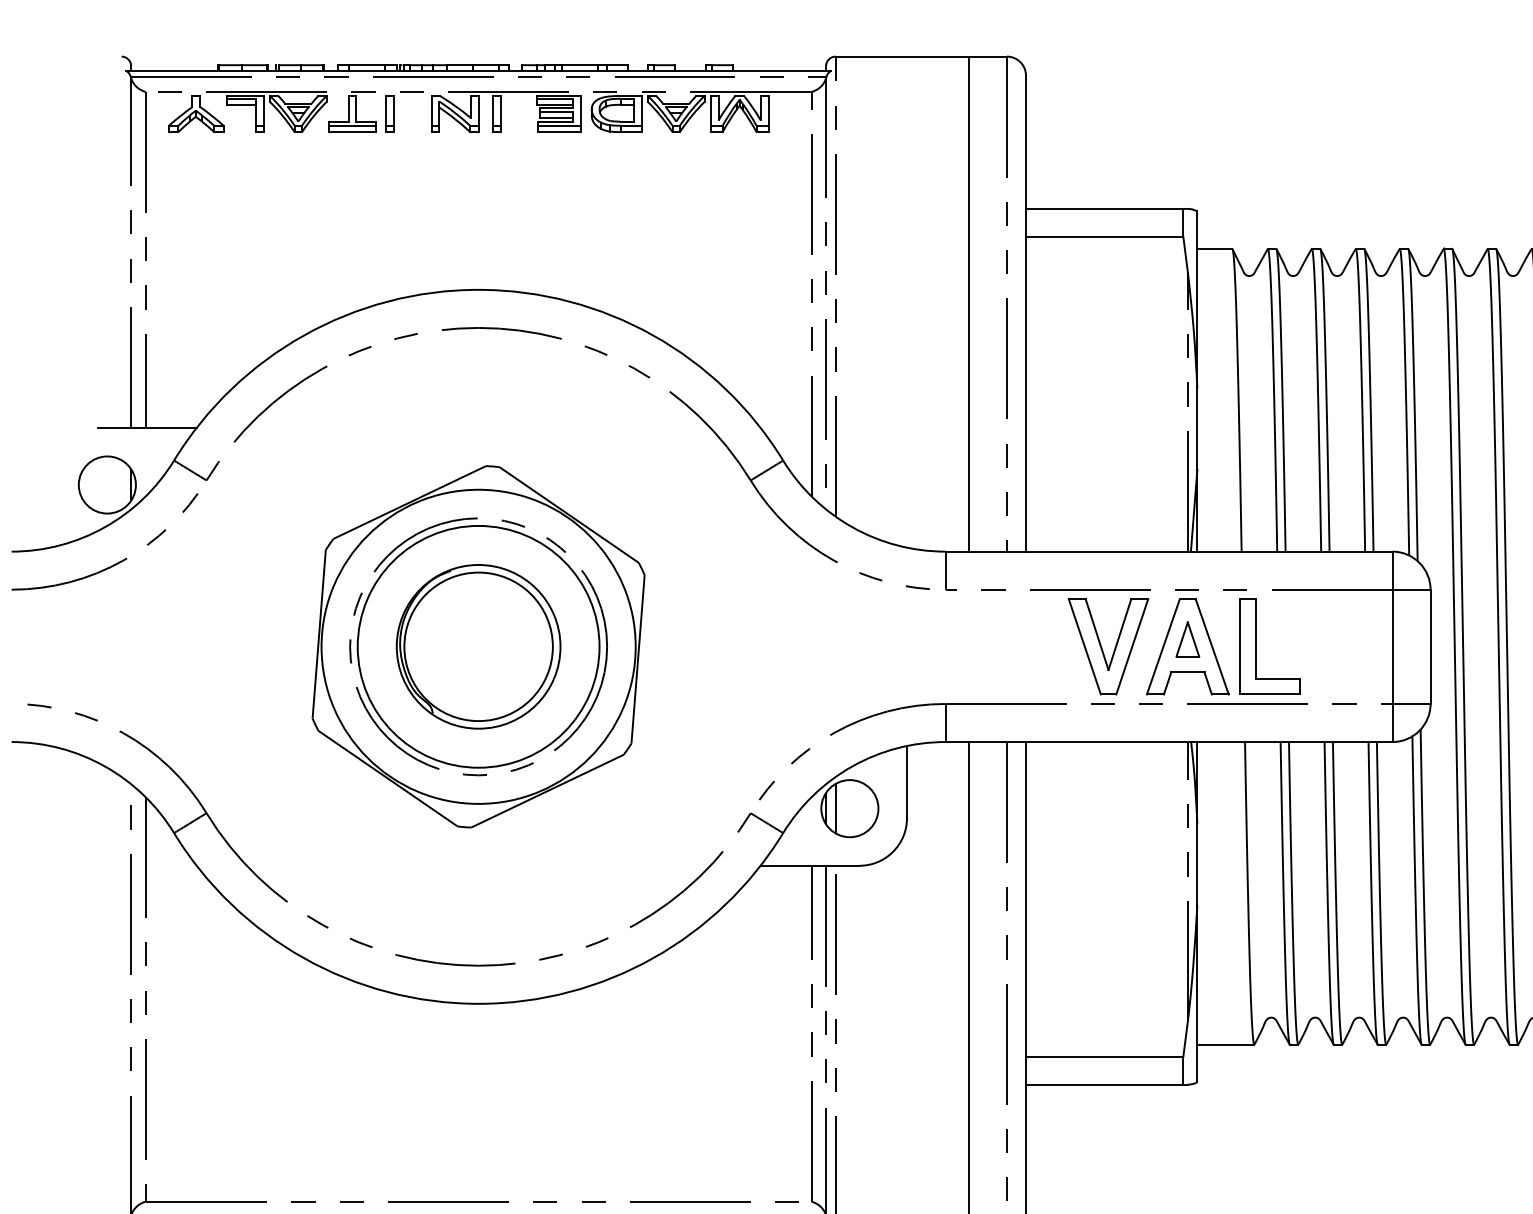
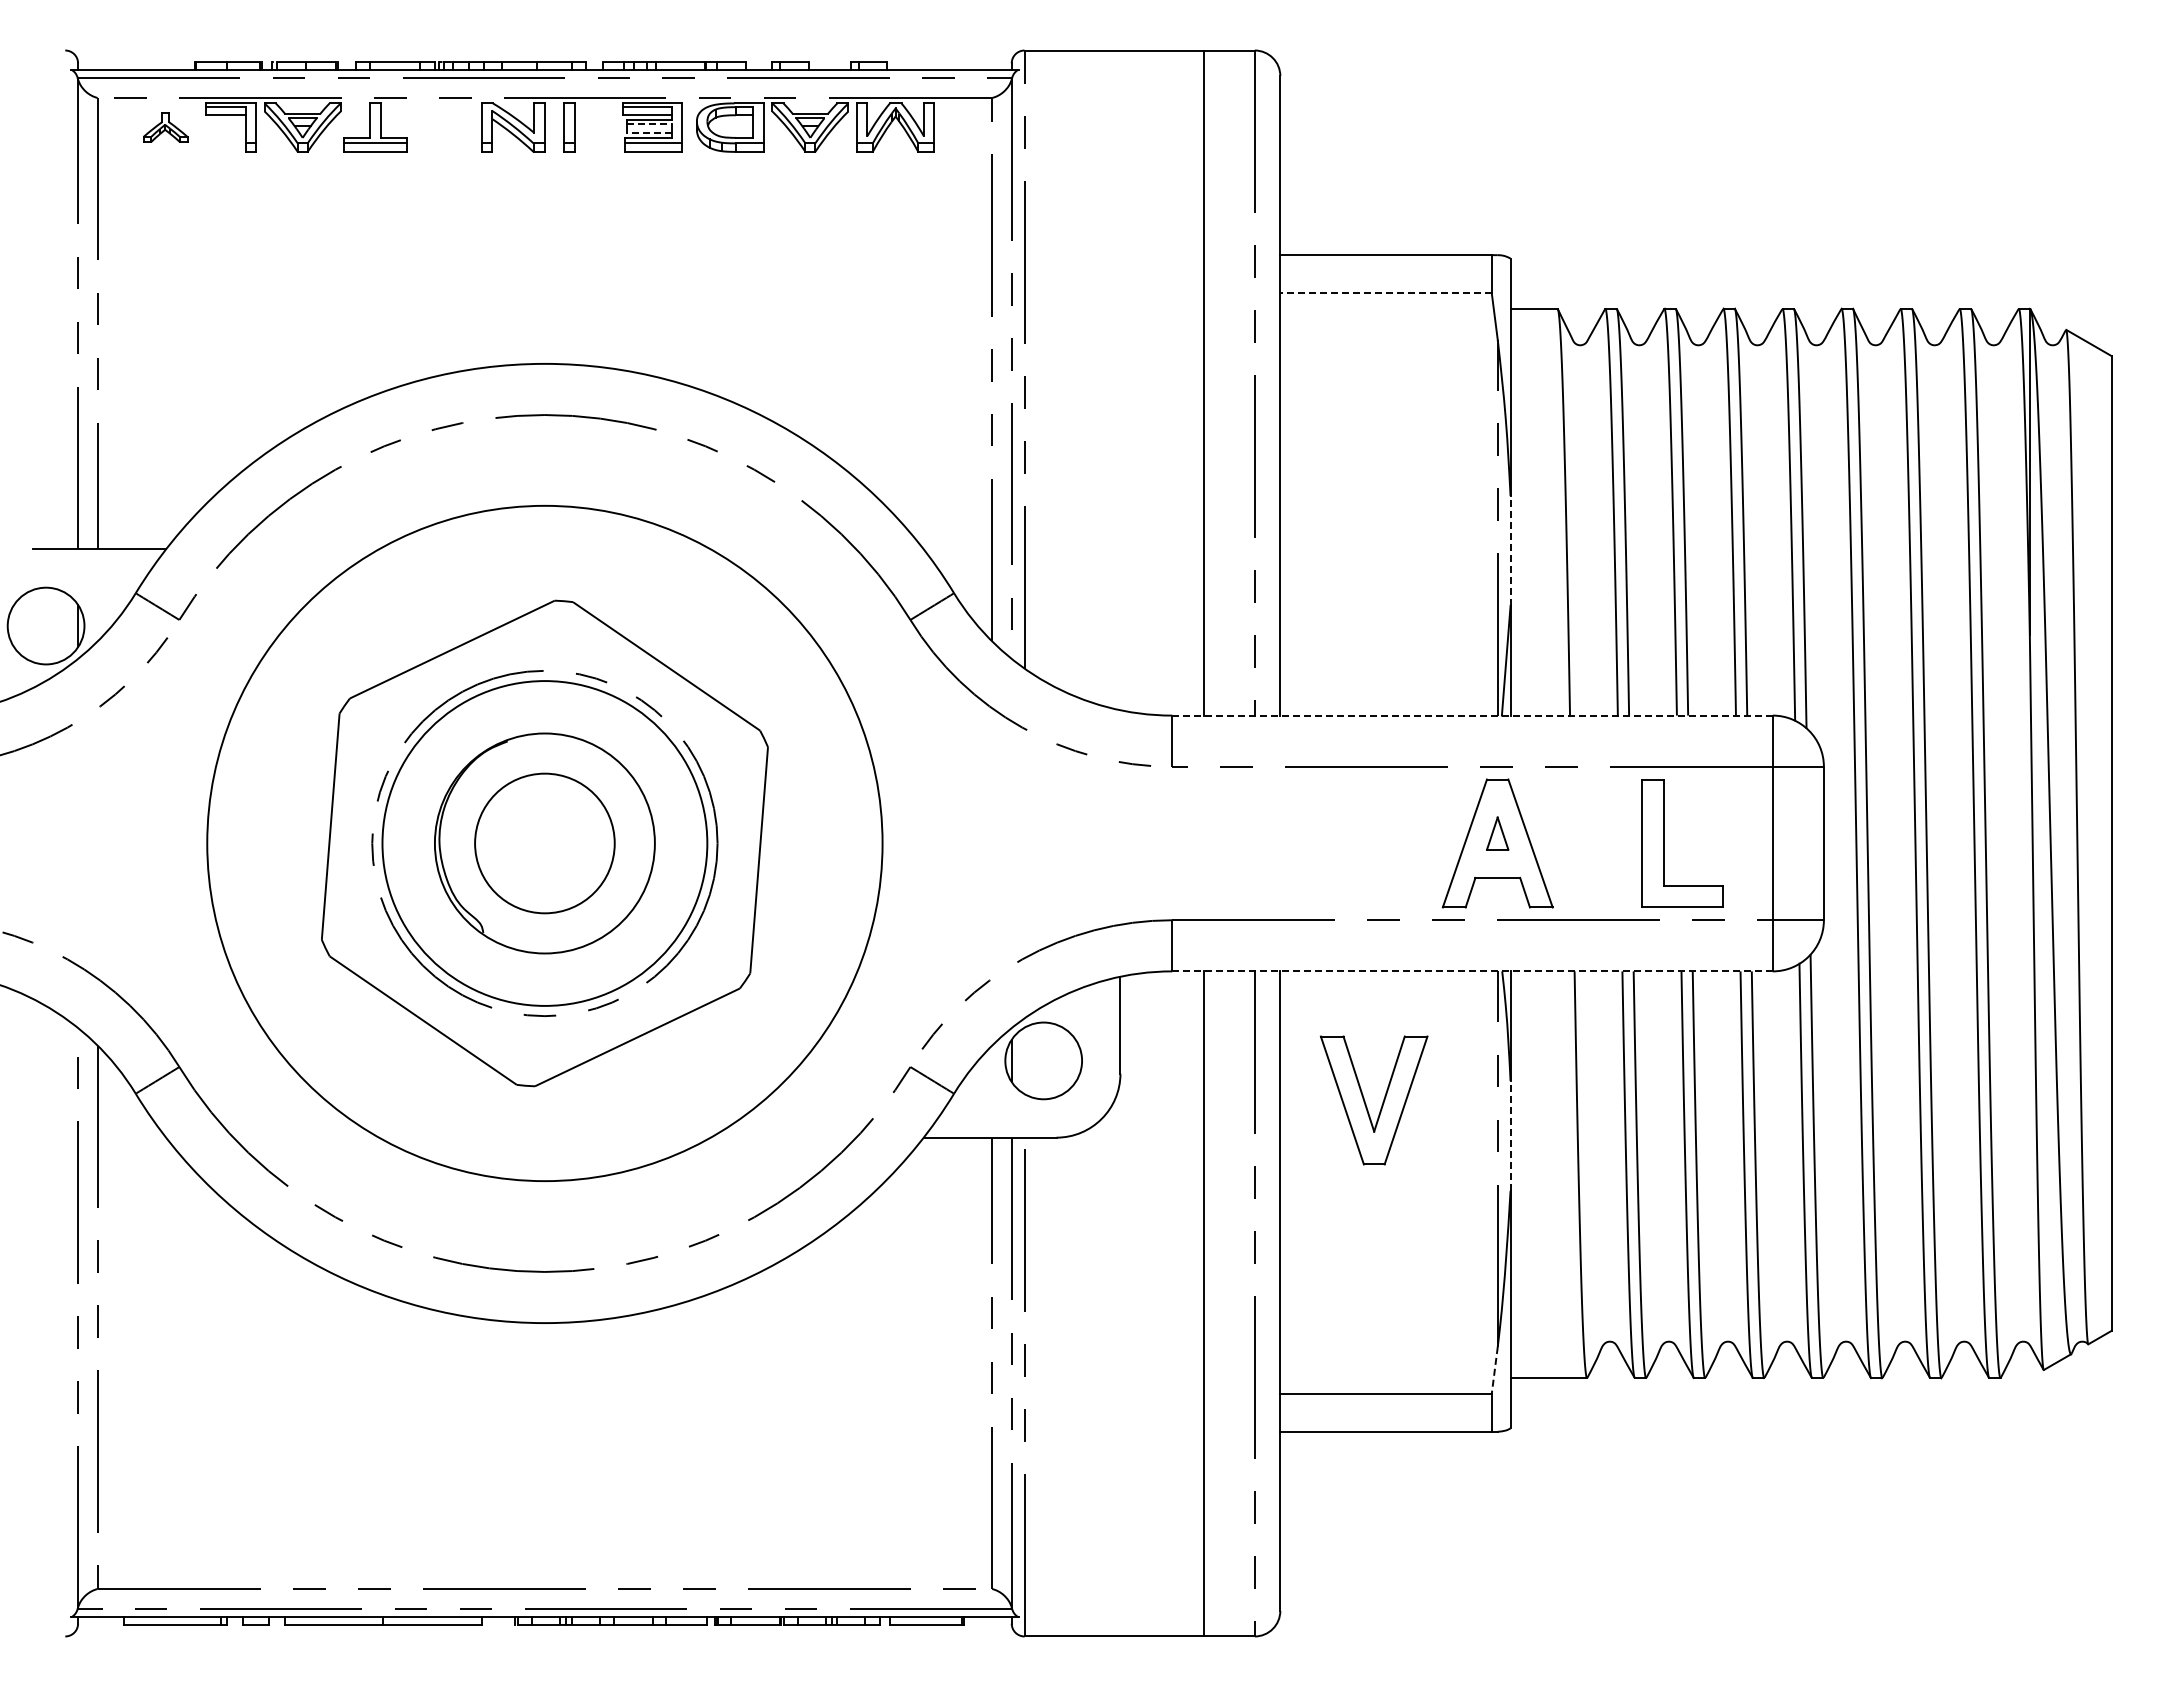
line: (557, 111) -> (650, 124), solid -> dashed
part: (196, 113) -> (165, 127), size x0.6
part: (389, 113) -> (425, 127), removed
line: (556, 117) -> (649, 132), solid -> dashed
line: (1105, 236) -> (1386, 292), solid -> dashed
line: (1197, 429) -> (1510, 551), solid -> dashed
line: (1169, 551) -> (1473, 715), solid -> dashed
part: (1187, 639) -> (1497, 833), size x0.7
circle: (478, 646) -> (544, 843), size x0.7
circle: (478, 646) -> (544, 843), size x1.6
part: (1256, 646) -> (1664, 843), moved
part: (1102, 649) -> (1366, 1103), moved
line: (1169, 742) -> (1472, 971), solid -> dashed
line: (835, 808) -> (1024, 1060), removed
line: (1197, 864) -> (1510, 1135), solid -> dashed
line: (1185, 1039) -> (1494, 1370), solid -> dashed

